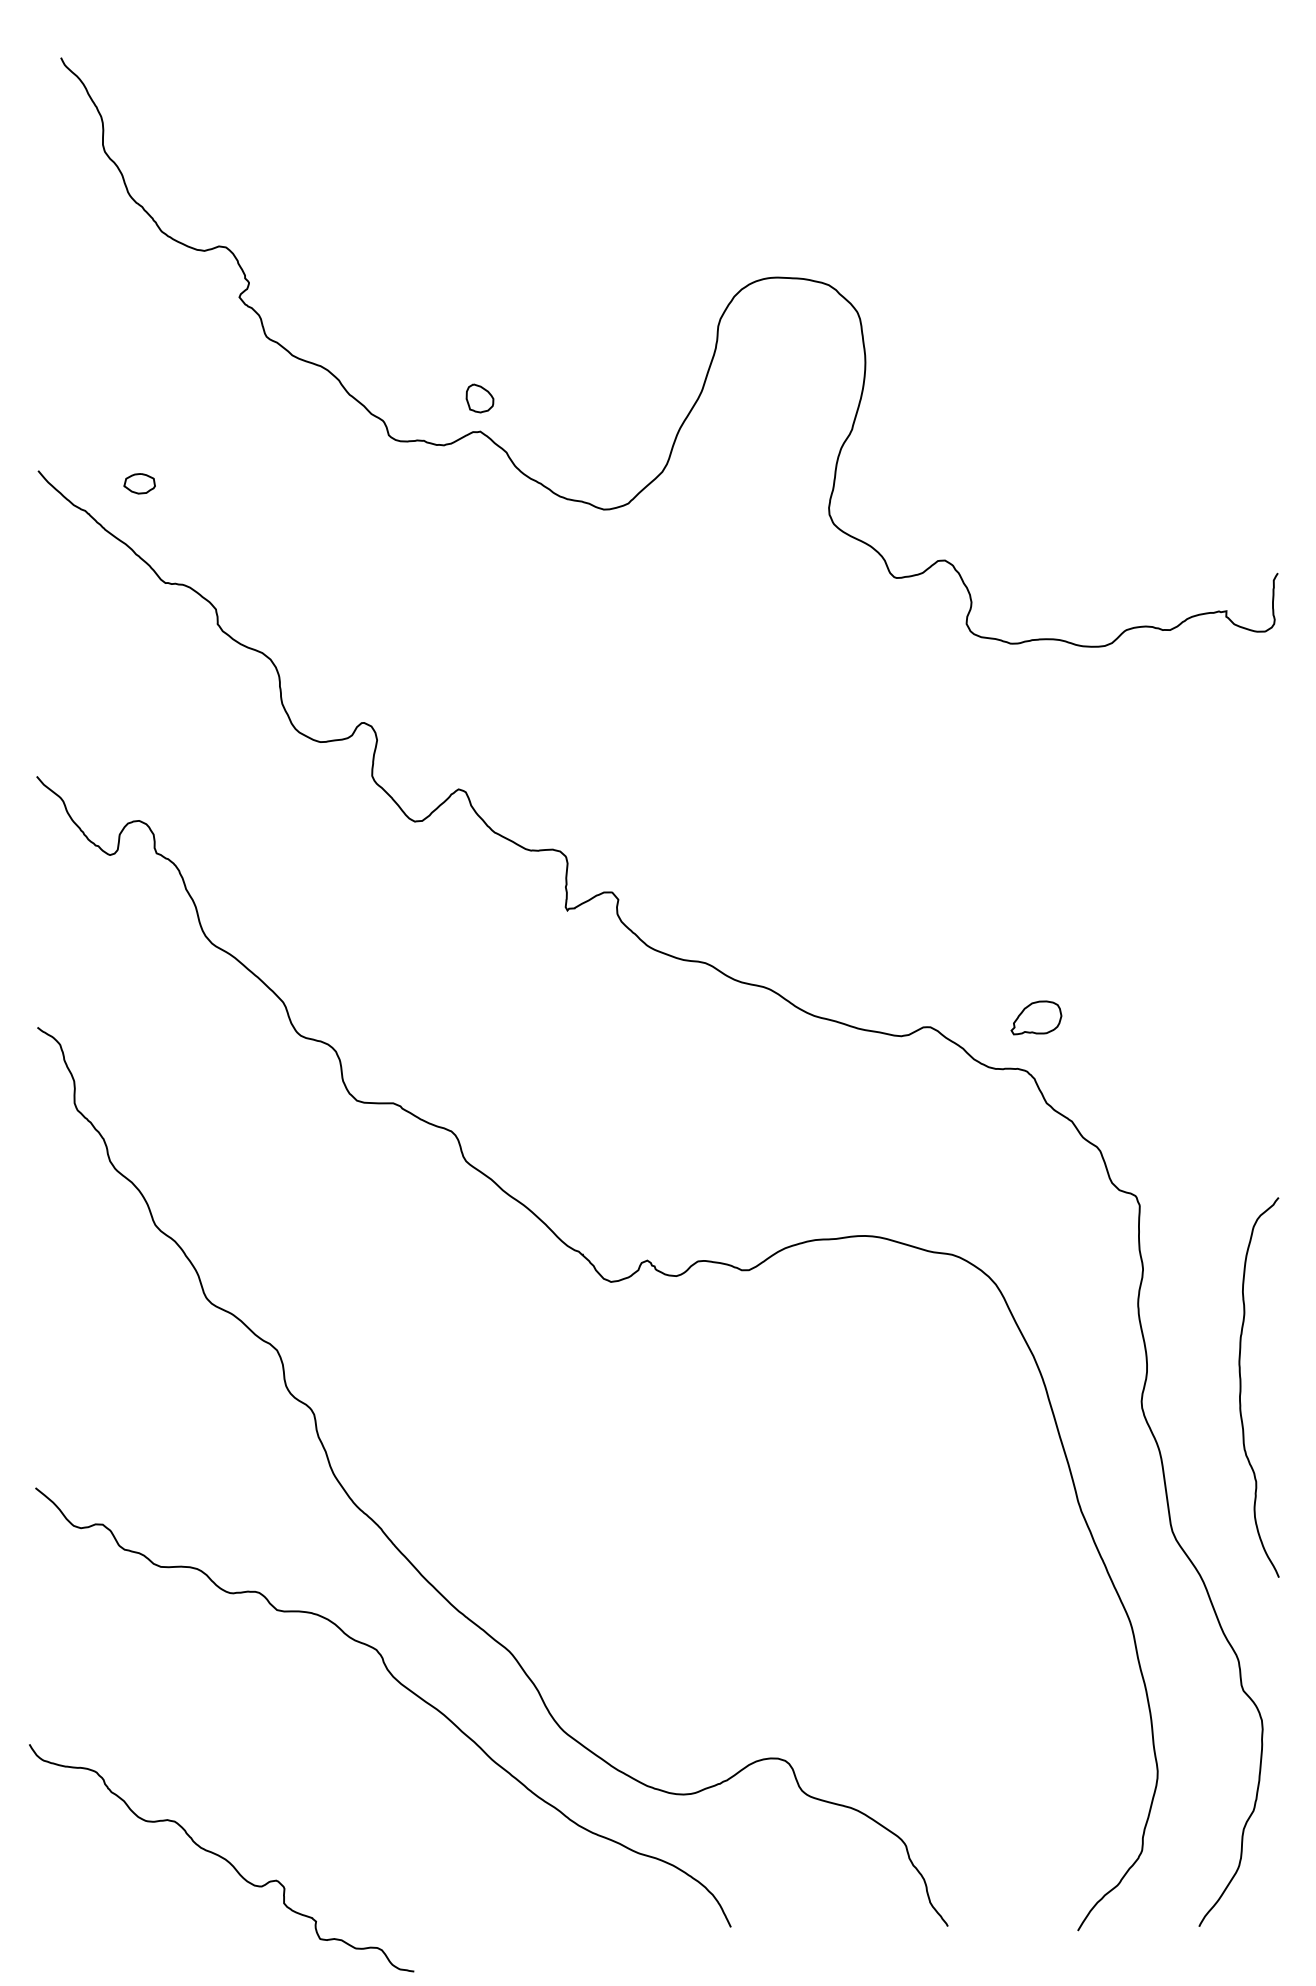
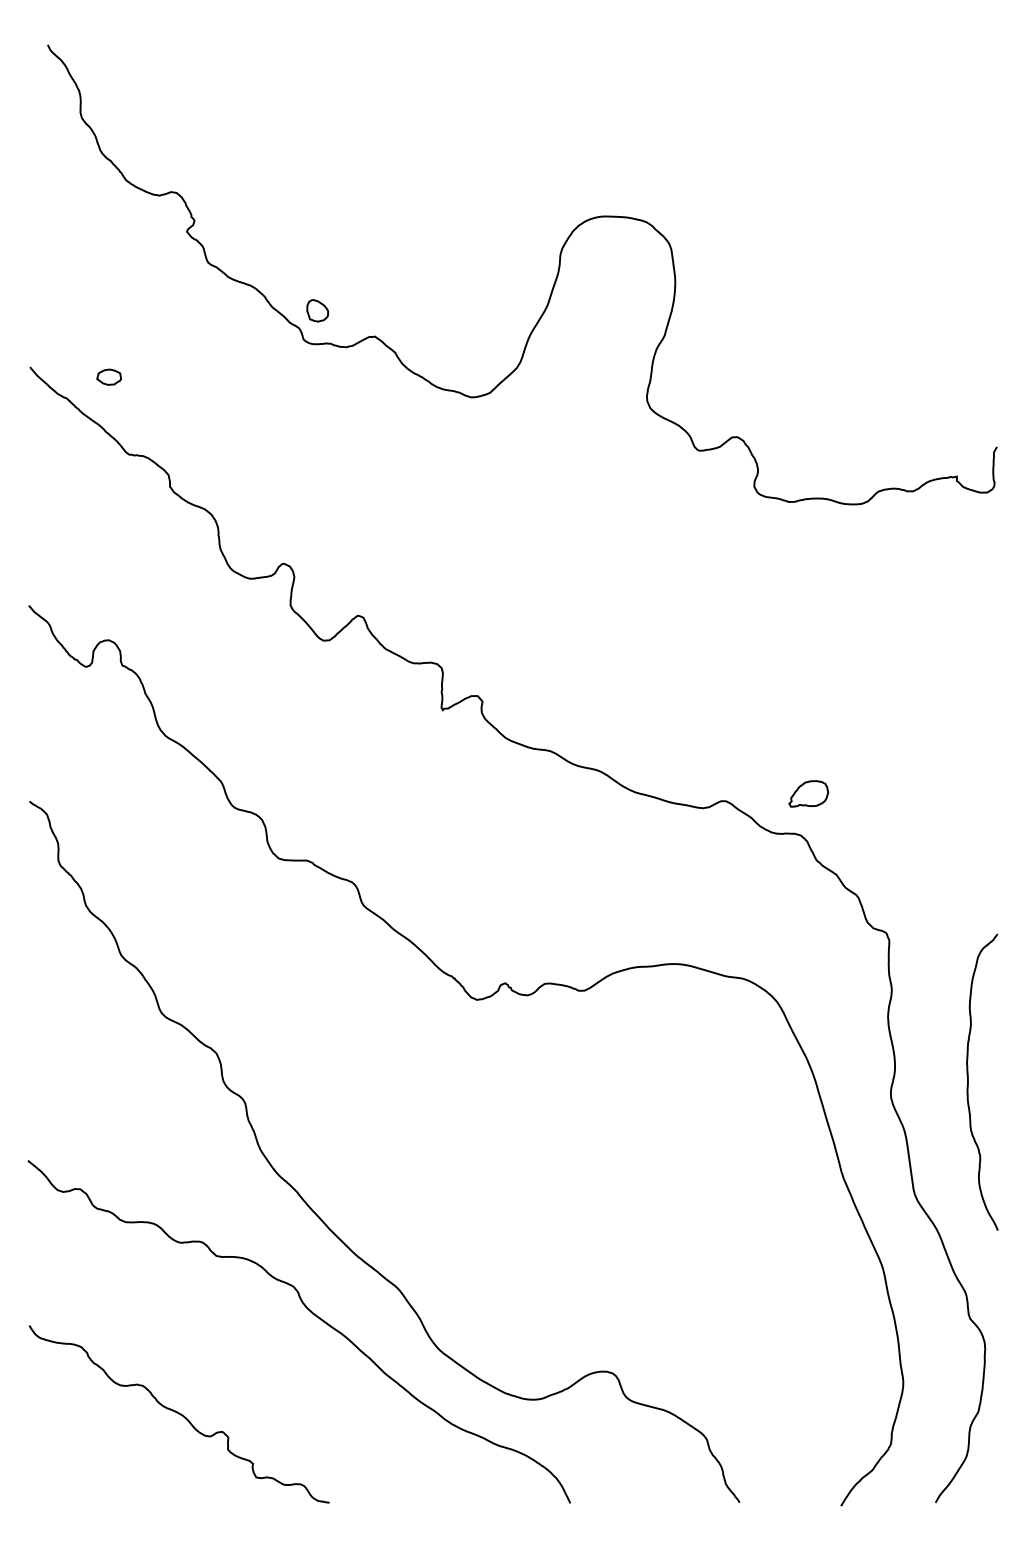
part: (479, 398) -> (317, 310), moved
curve: (221, 1858) -> (179, 1414), moved

